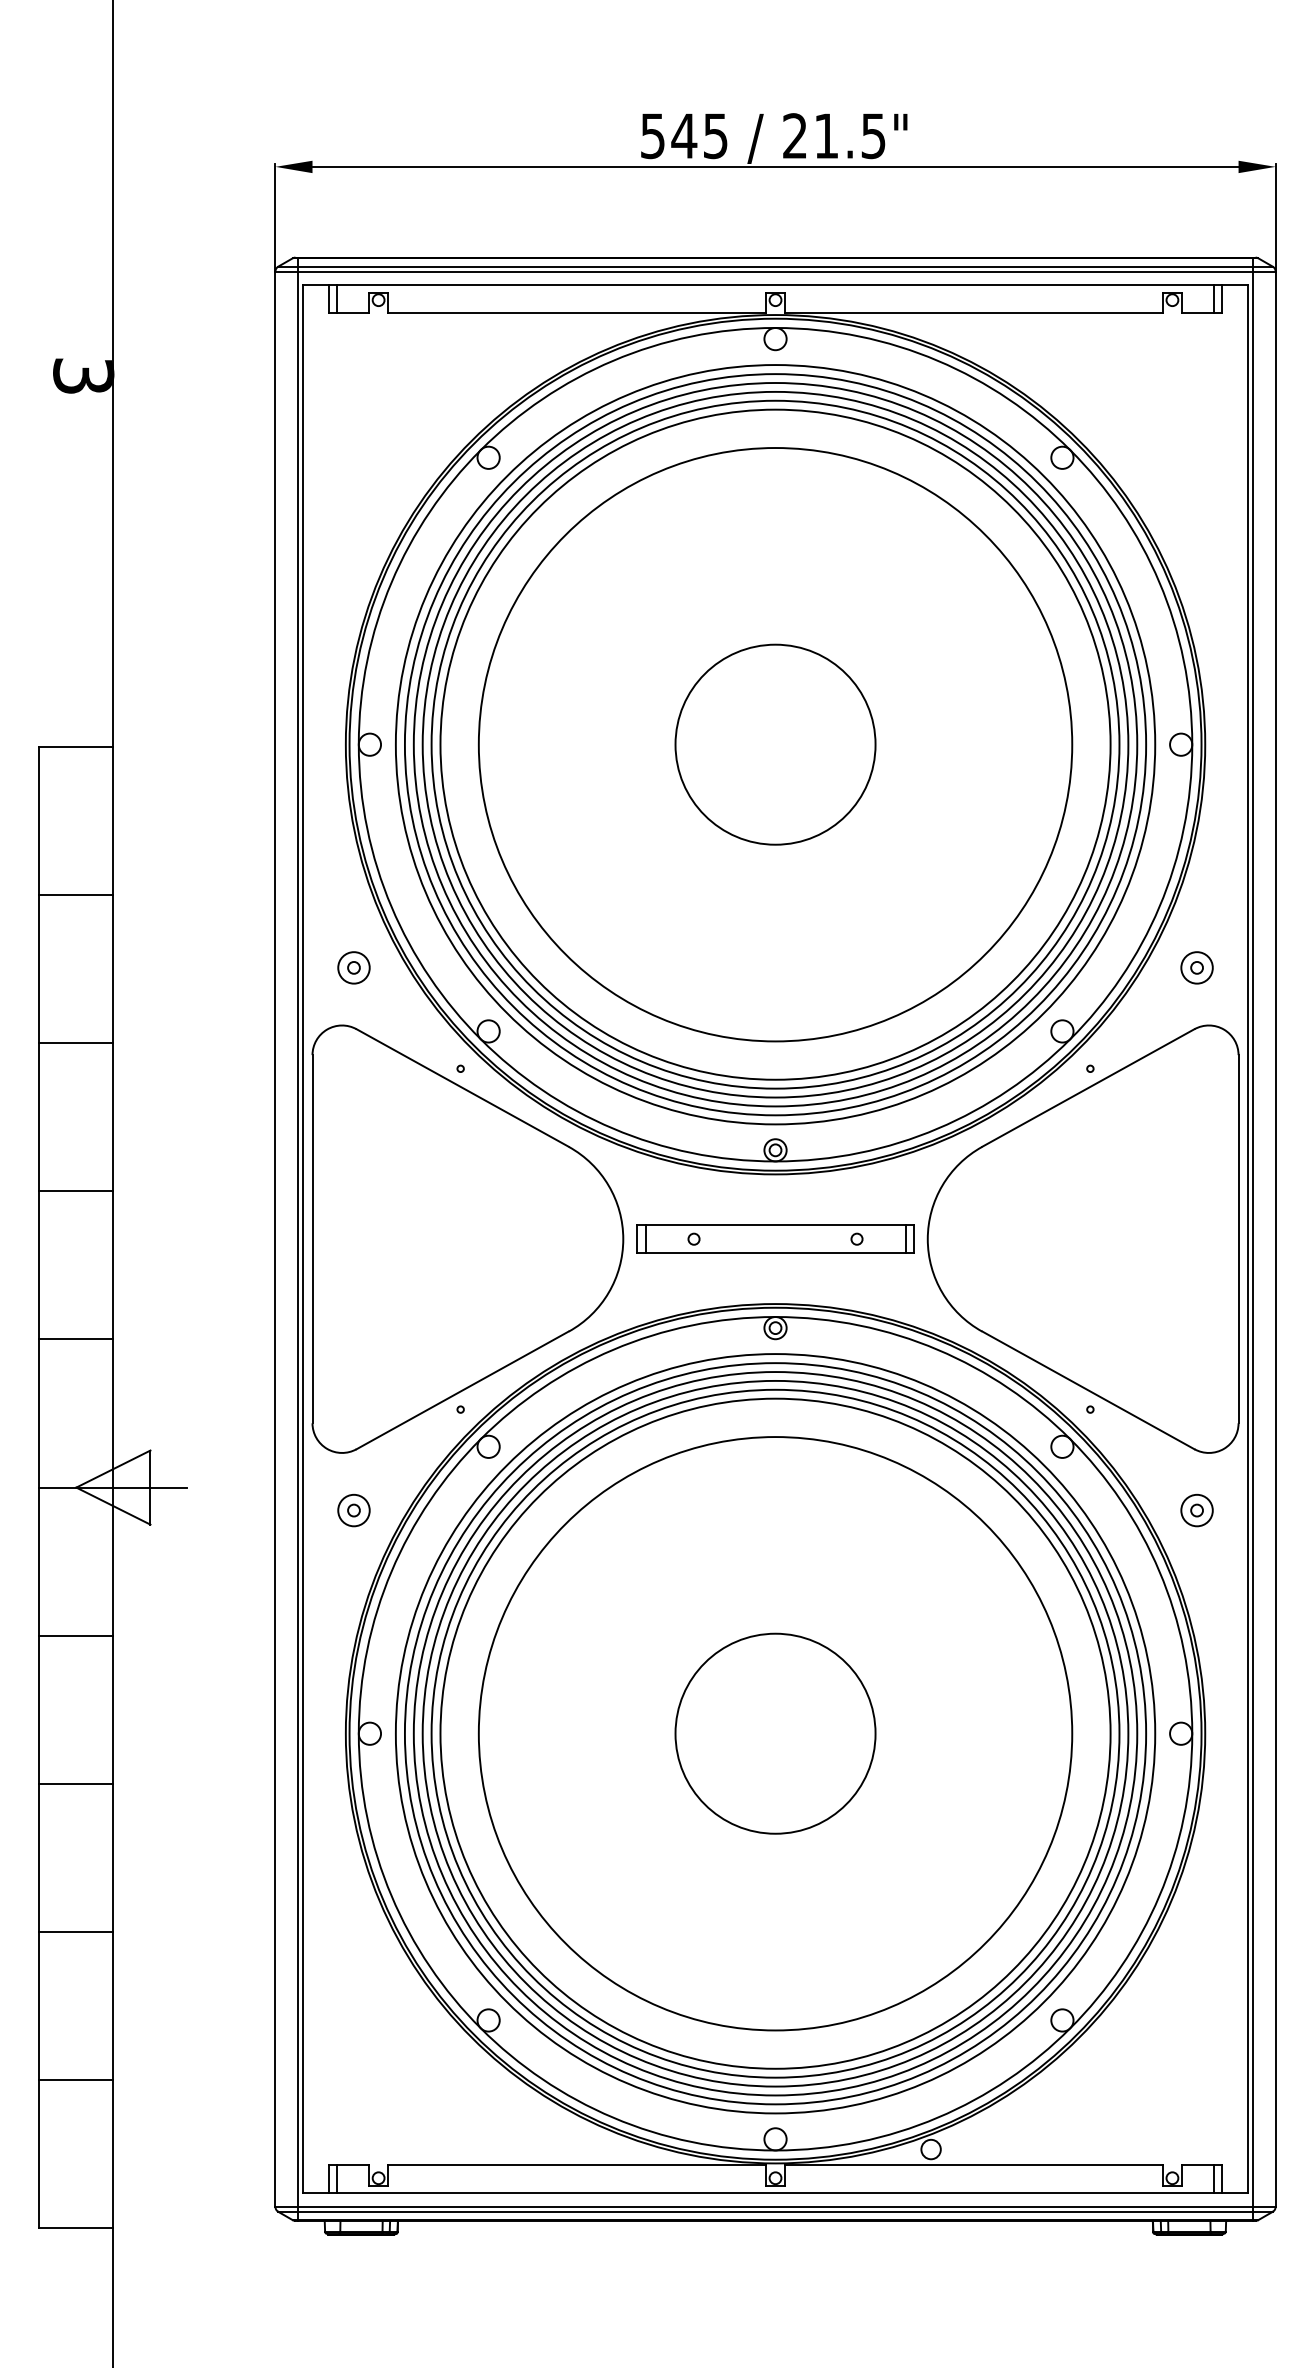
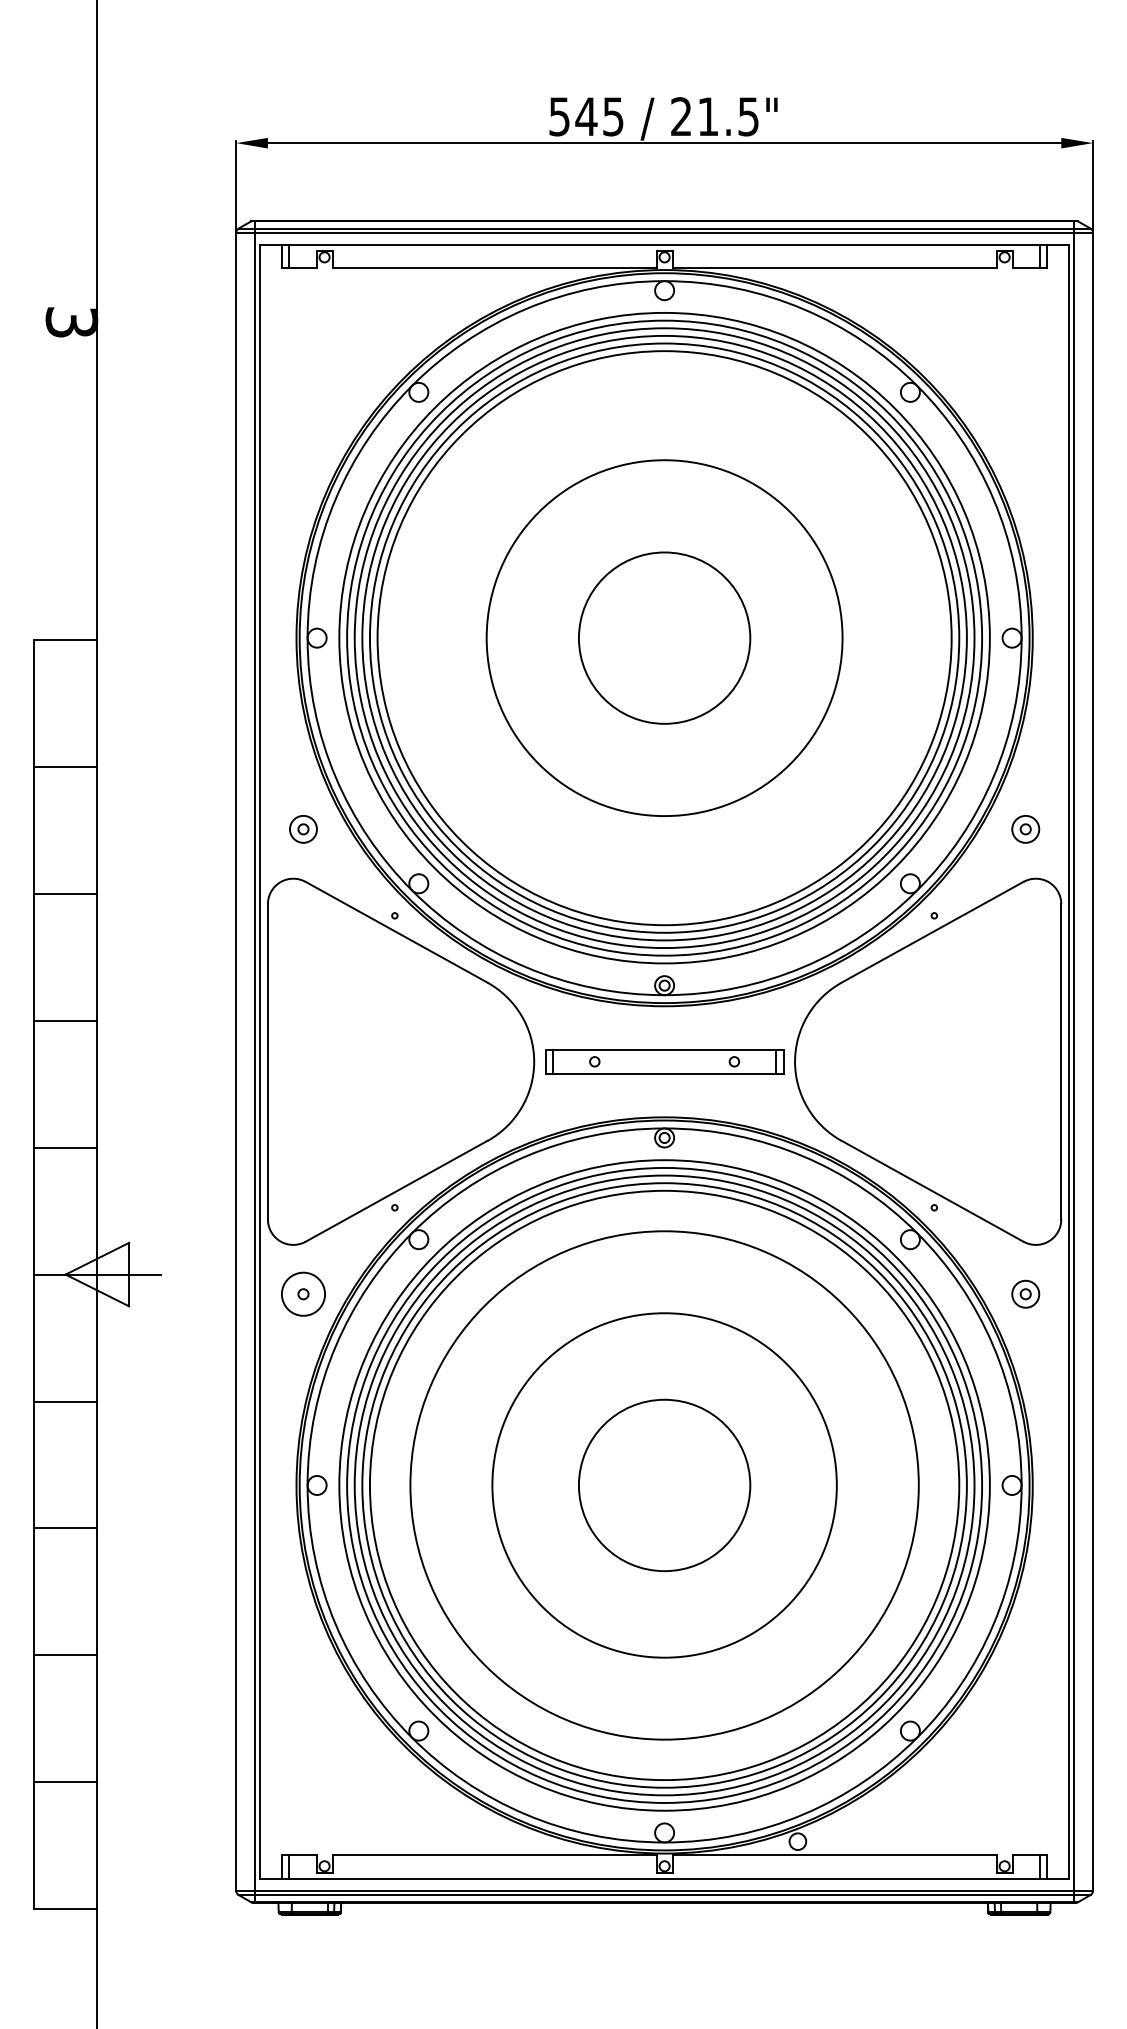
circle: (775, 744) -> (664, 637), size x0.7
circle: (353, 1510) -> (303, 1294), size x1.6
circle: (775, 1733) -> (664, 1485), size x0.6

